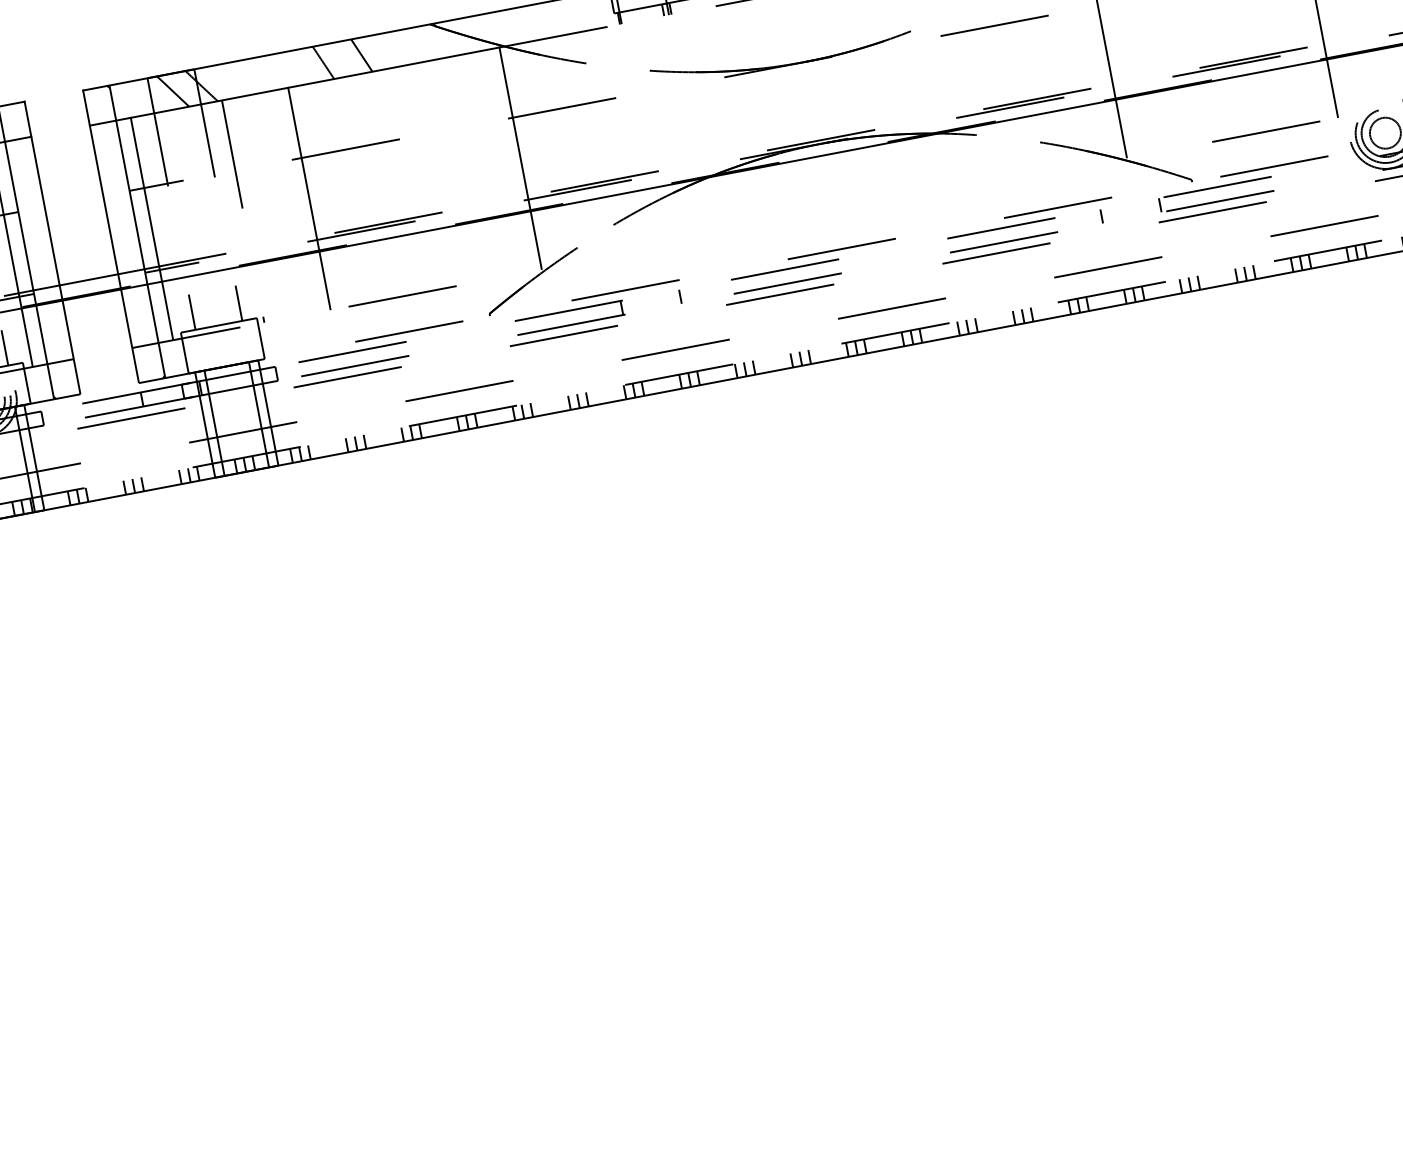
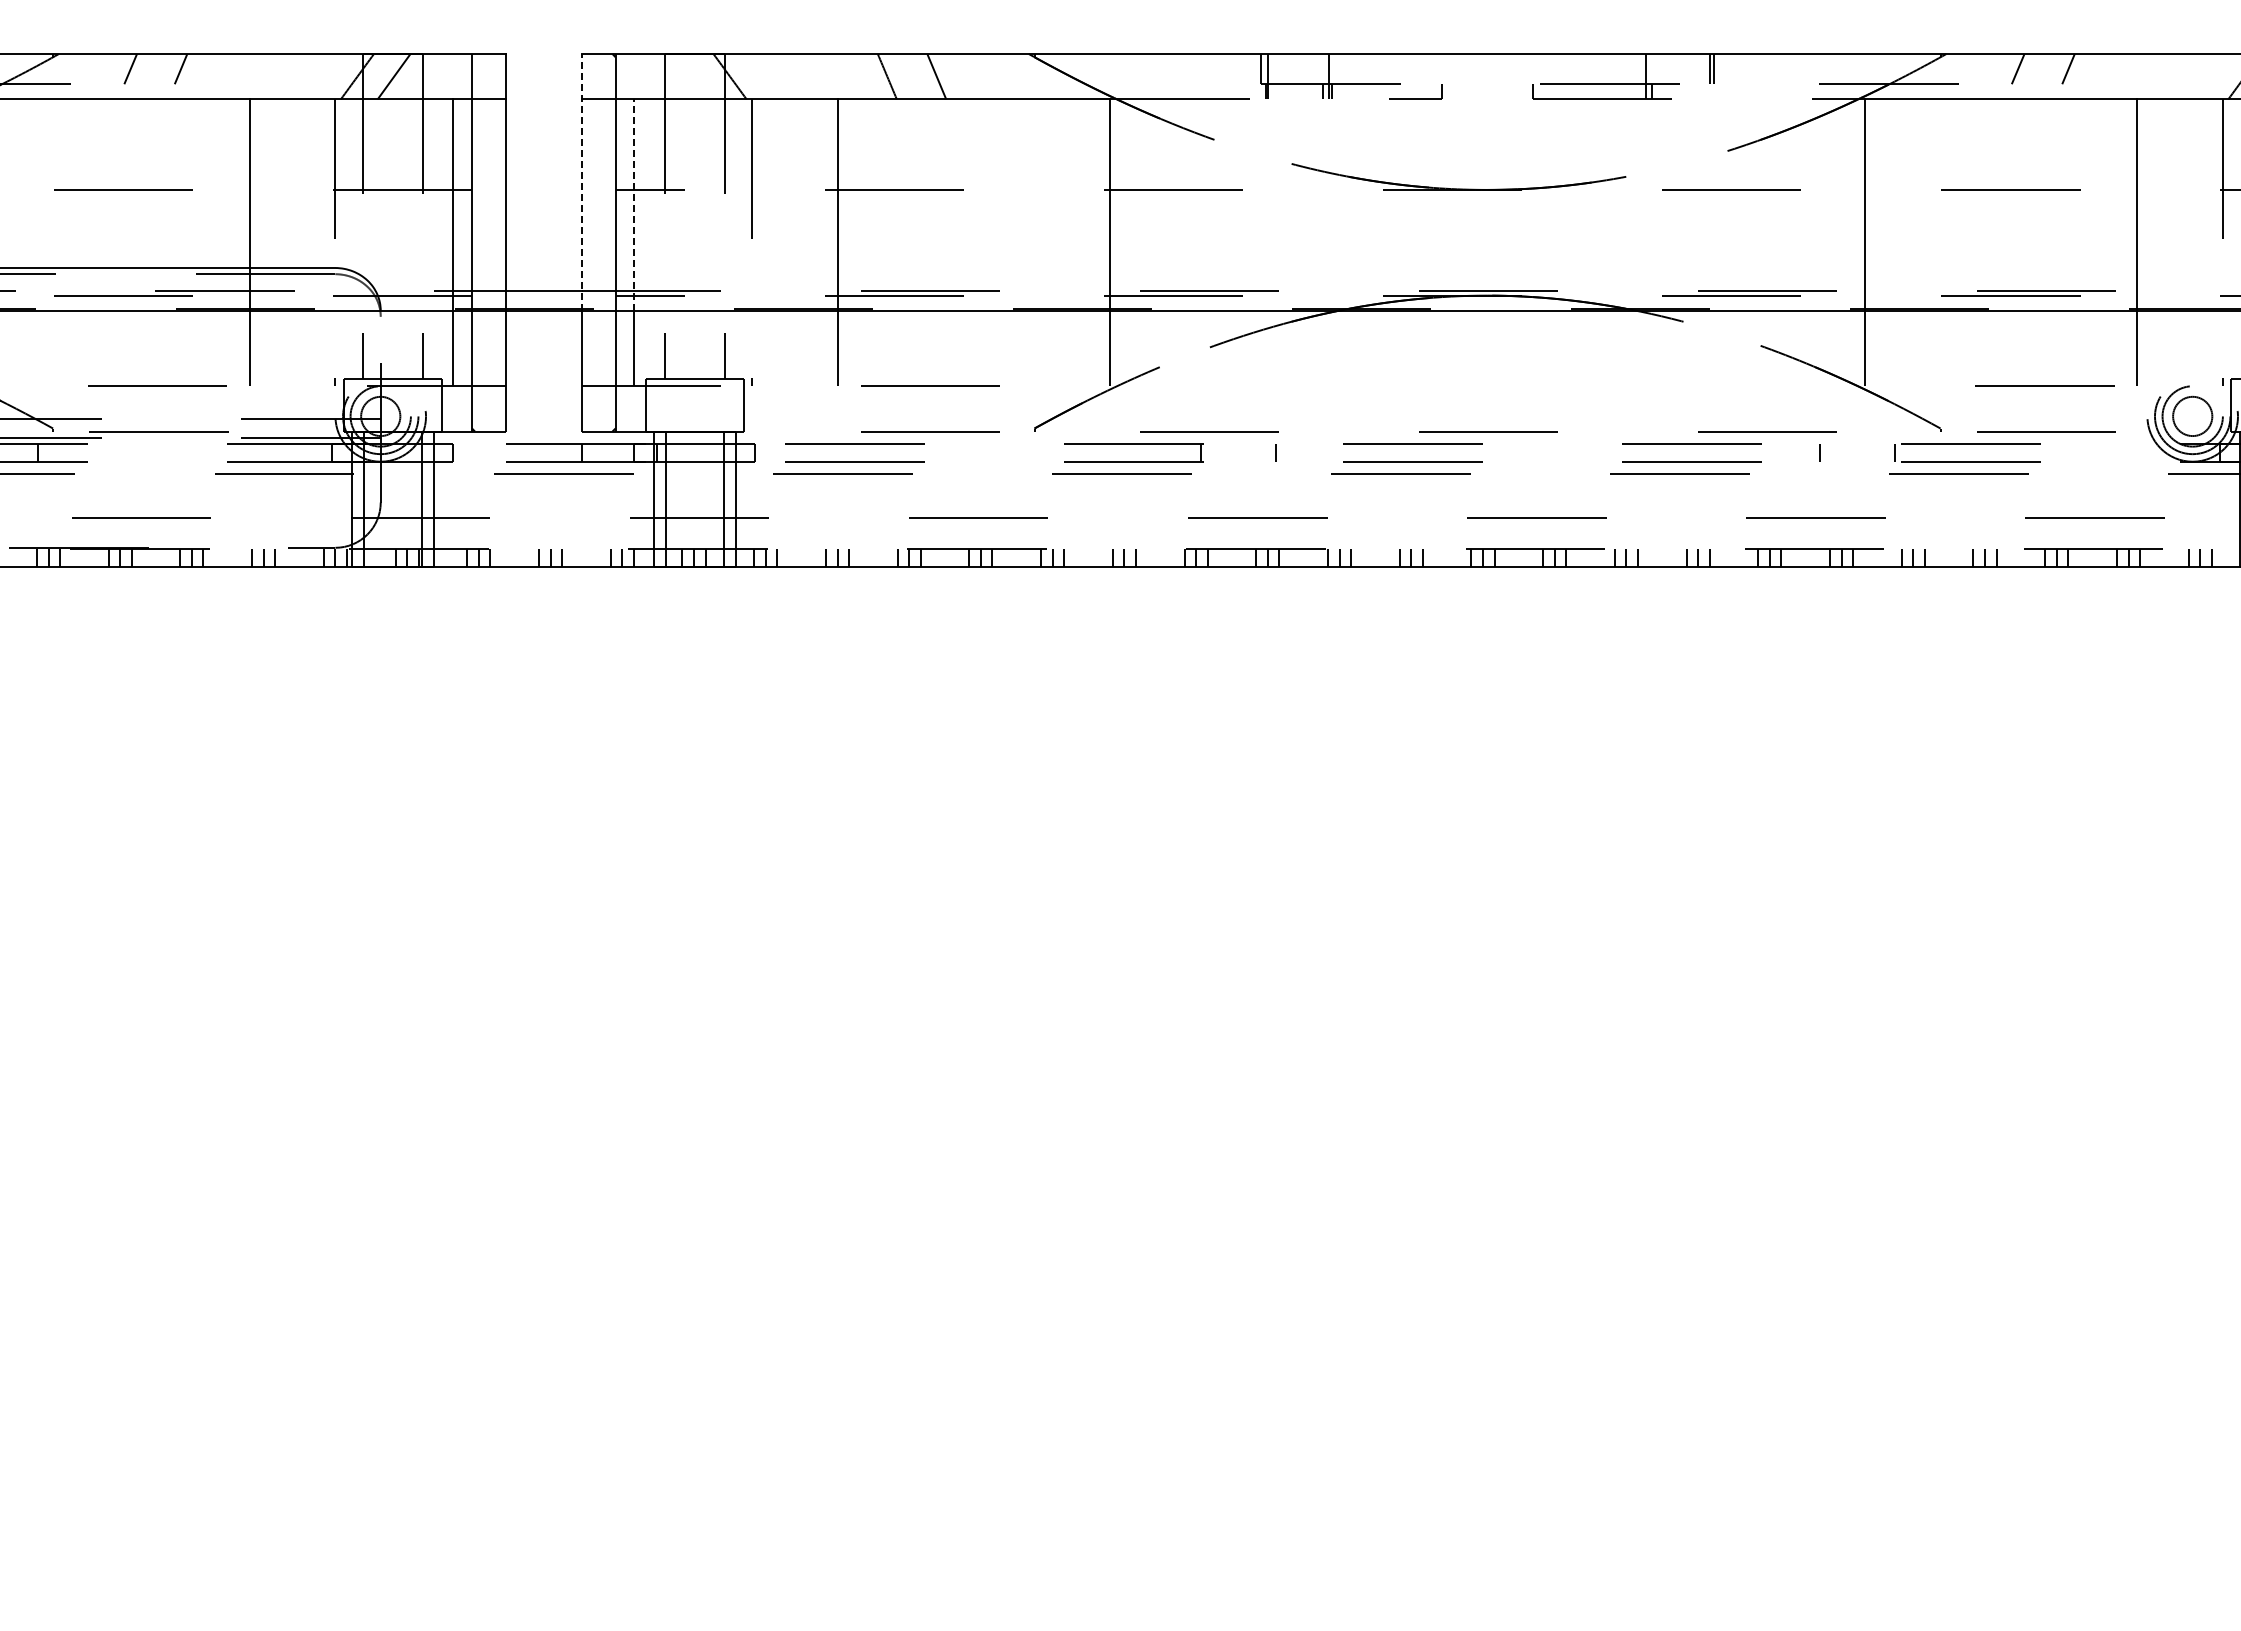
line: (173, 91) -> (693, 76), removed
line: (101, 189) -> (581, 181), solid -> dashed
line: (146, 200) -> (634, 205), solid -> dashed

